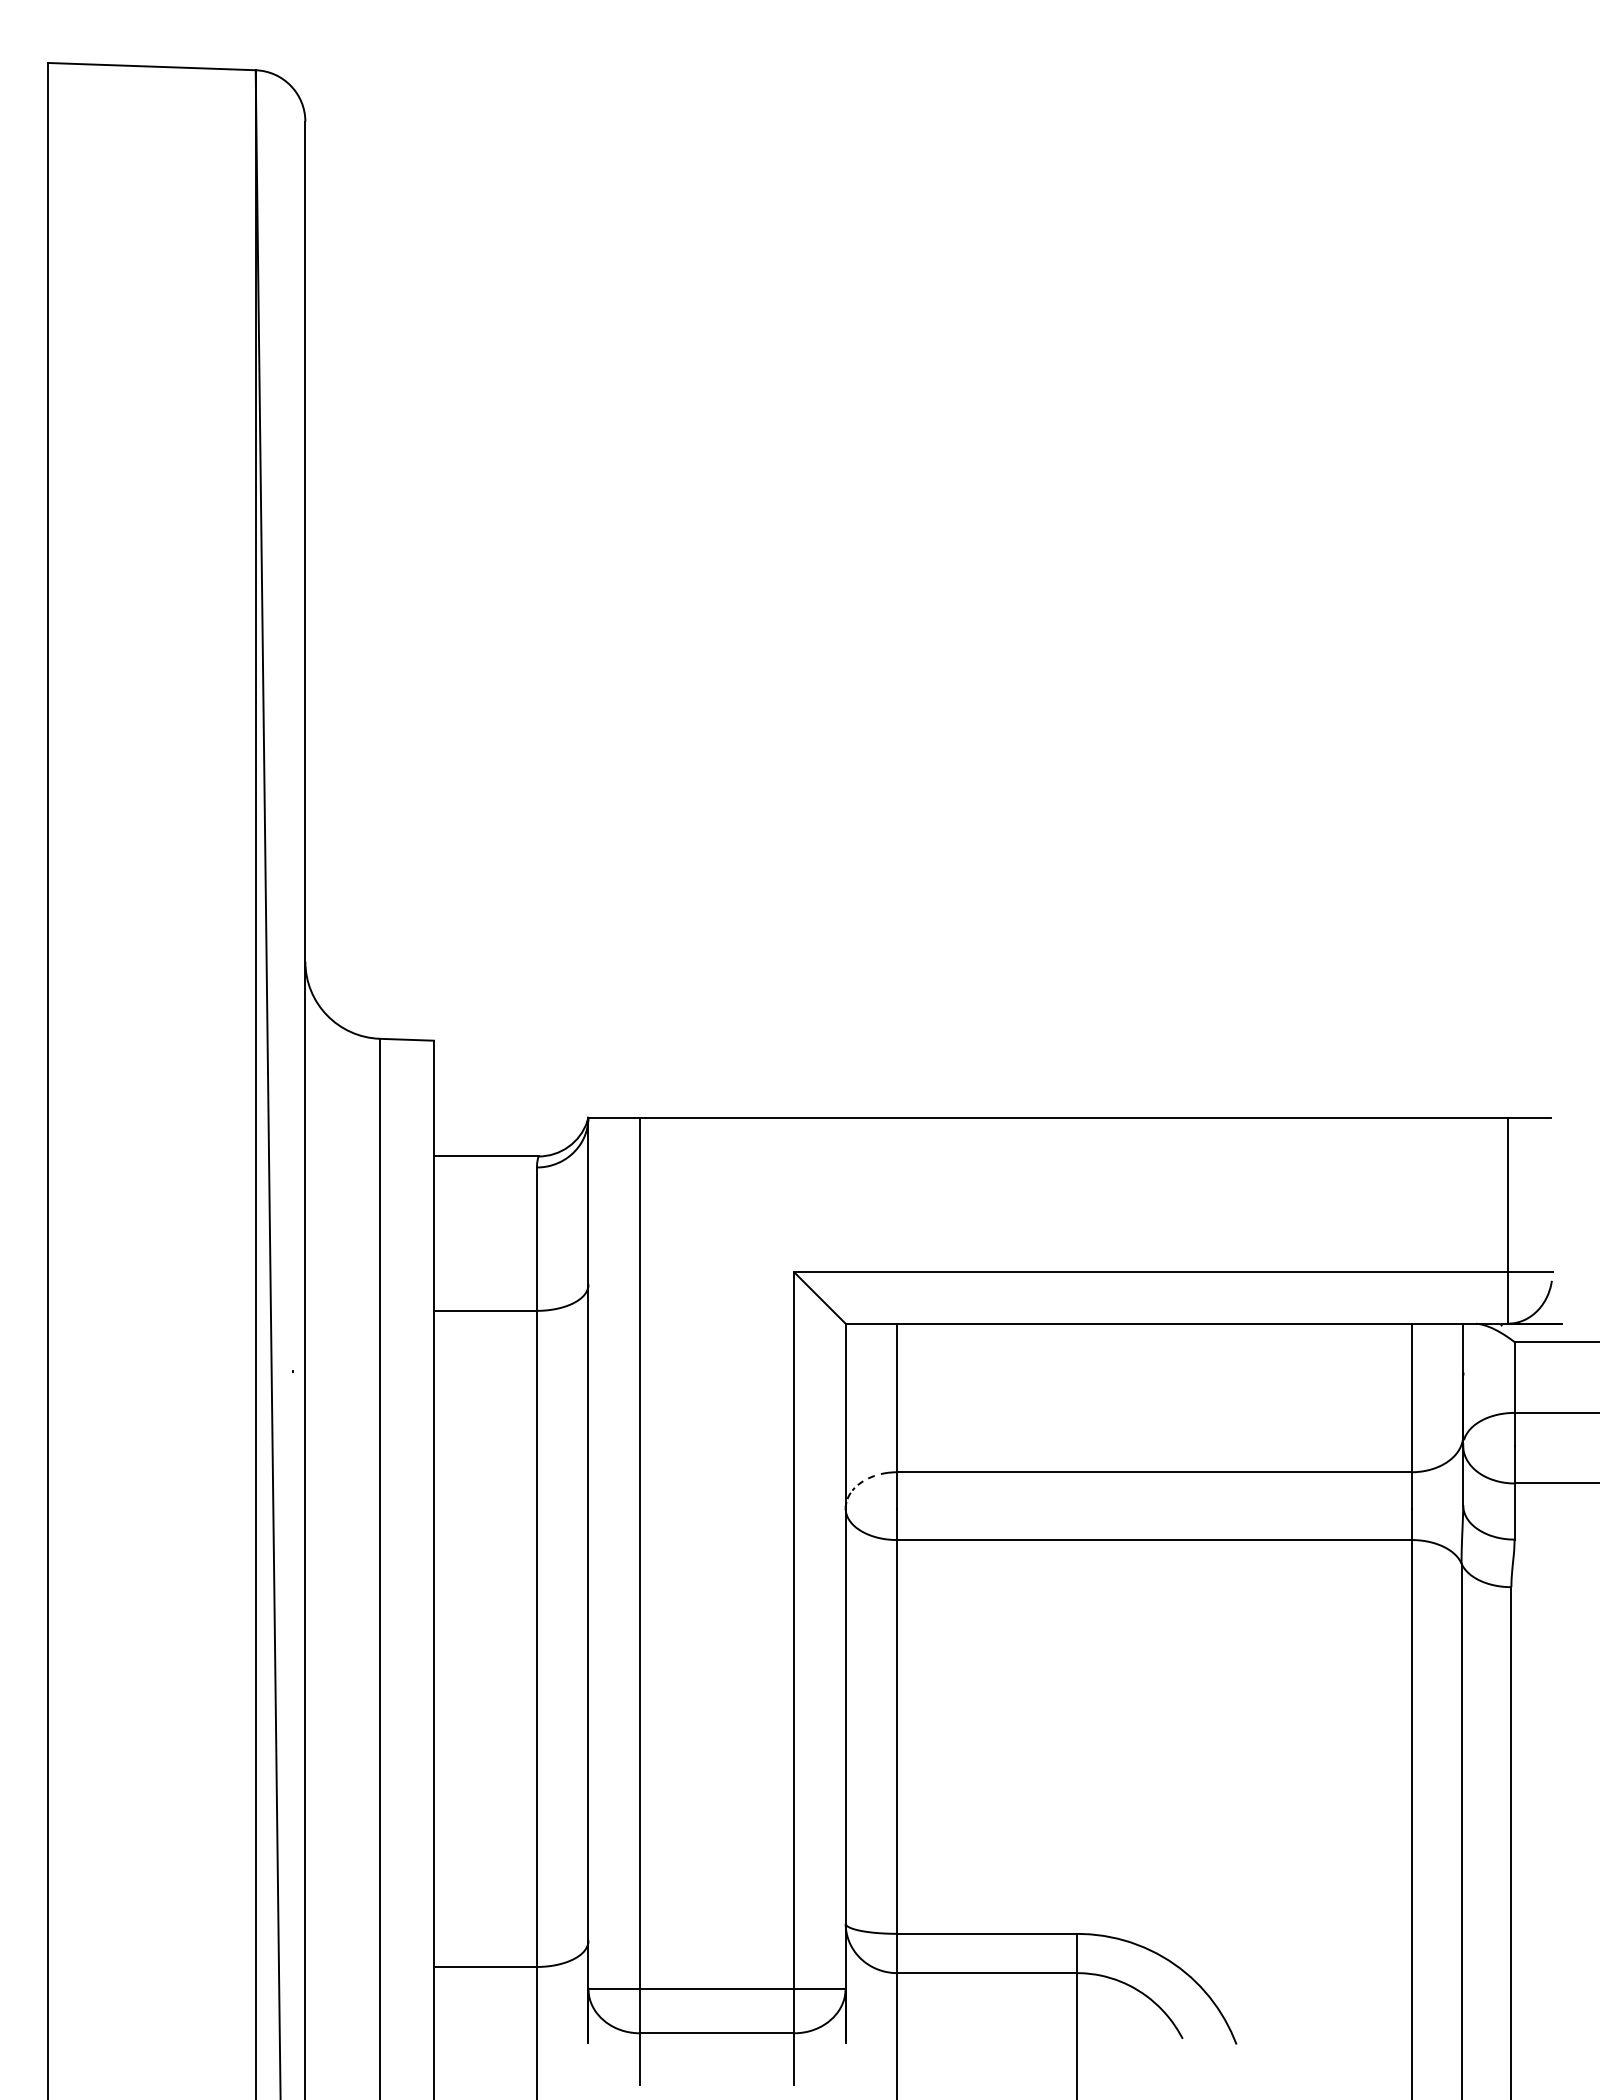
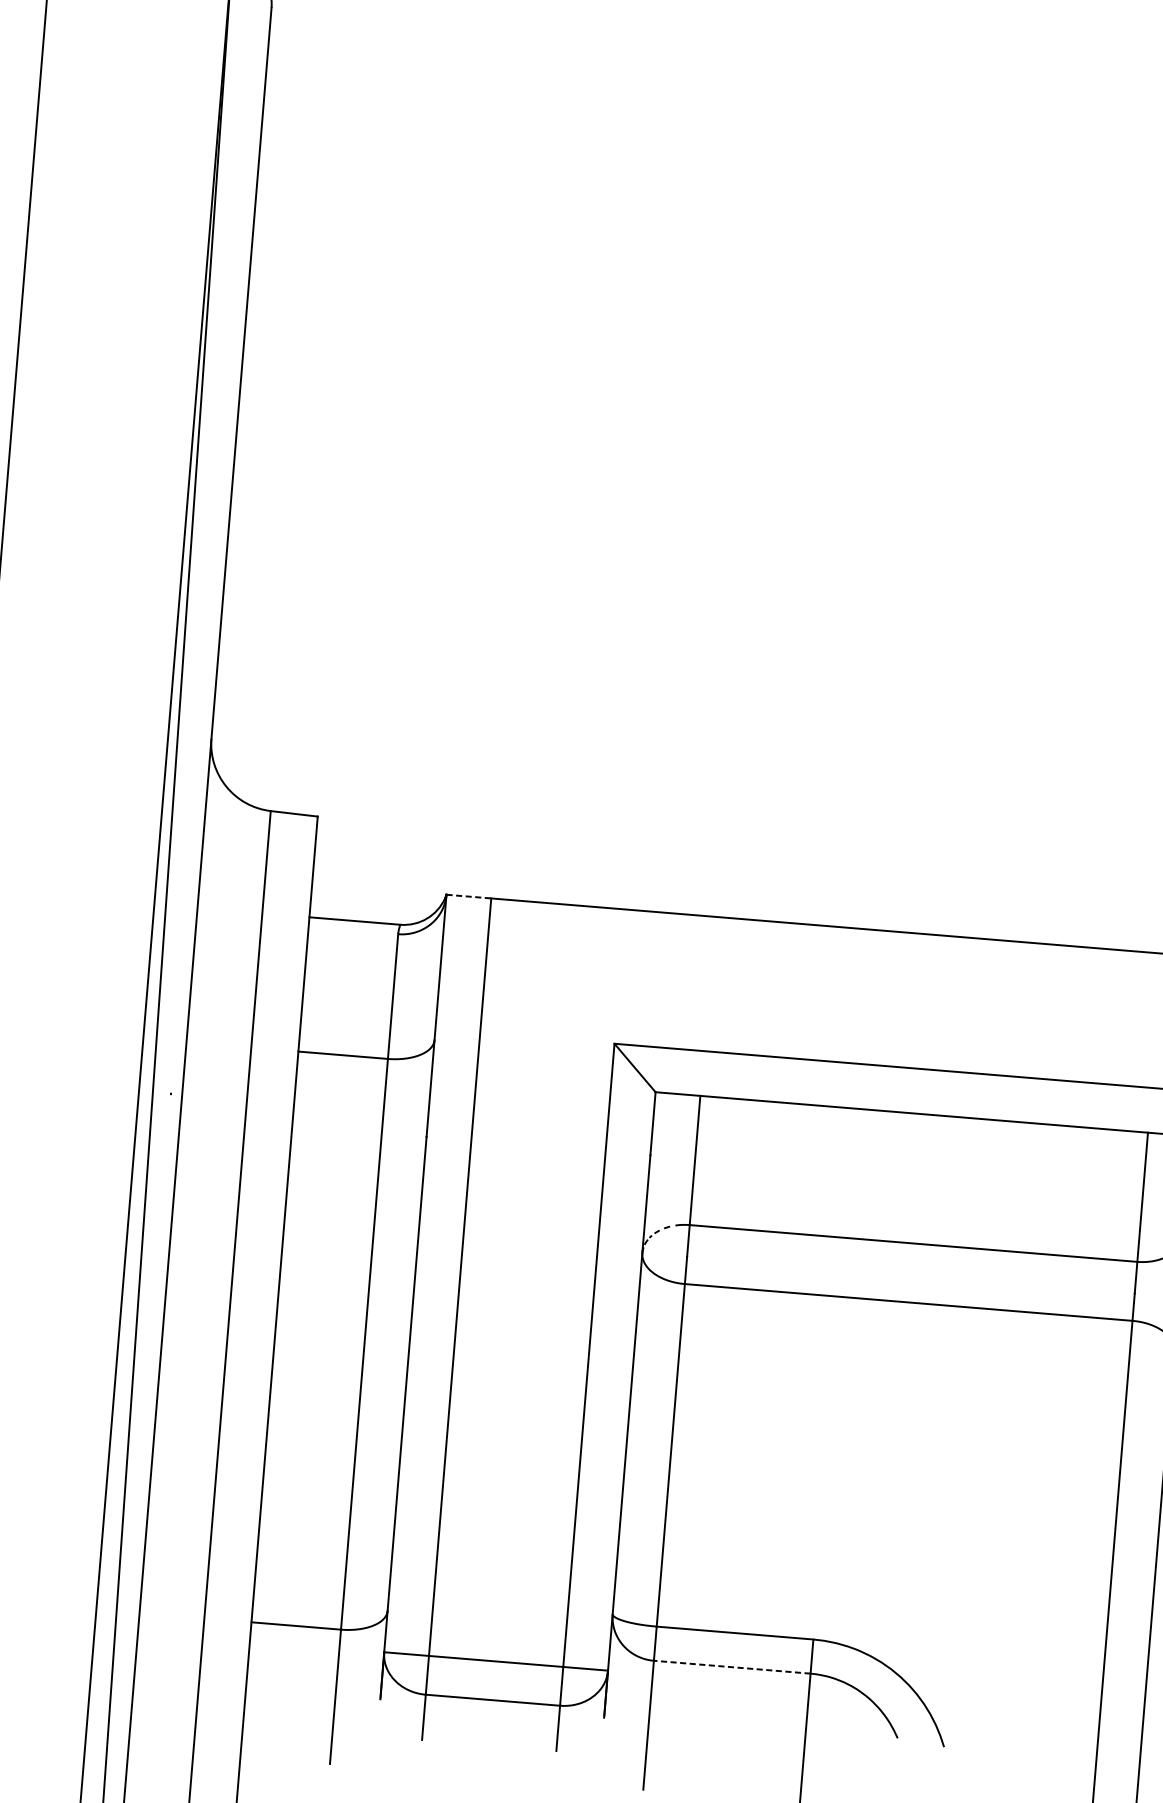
line: (614, 1117) -> (469, 896), solid -> dashed
line: (986, 1973) -> (731, 1667), solid -> dashed

